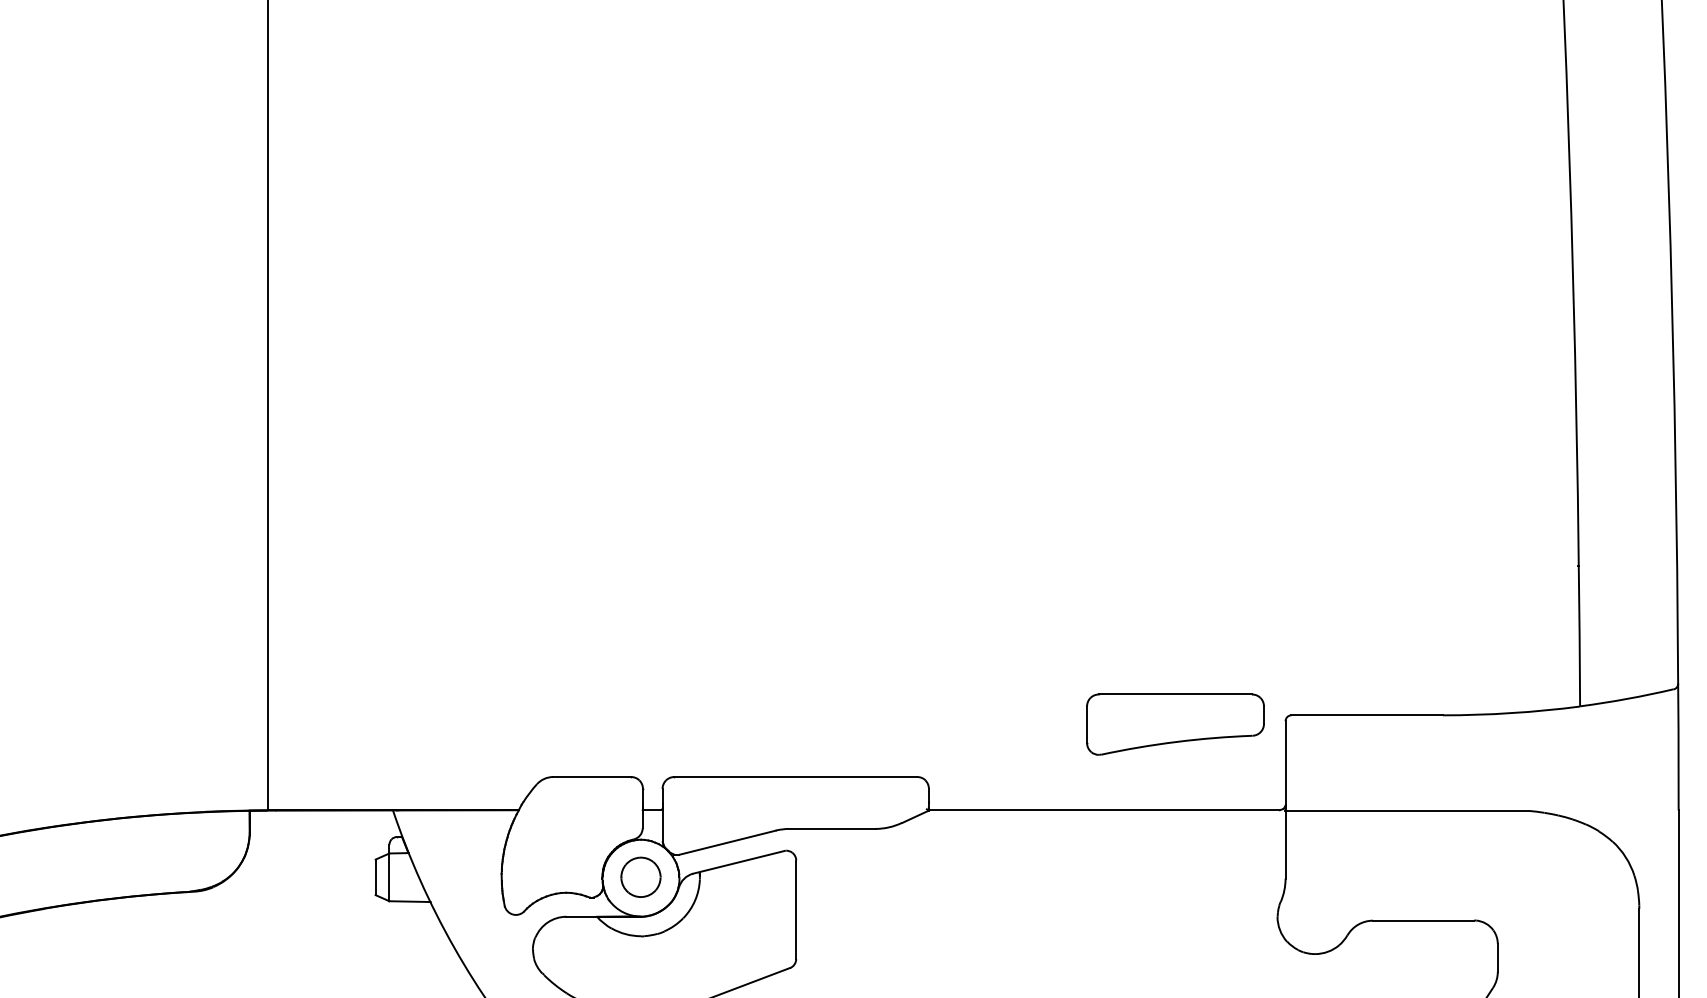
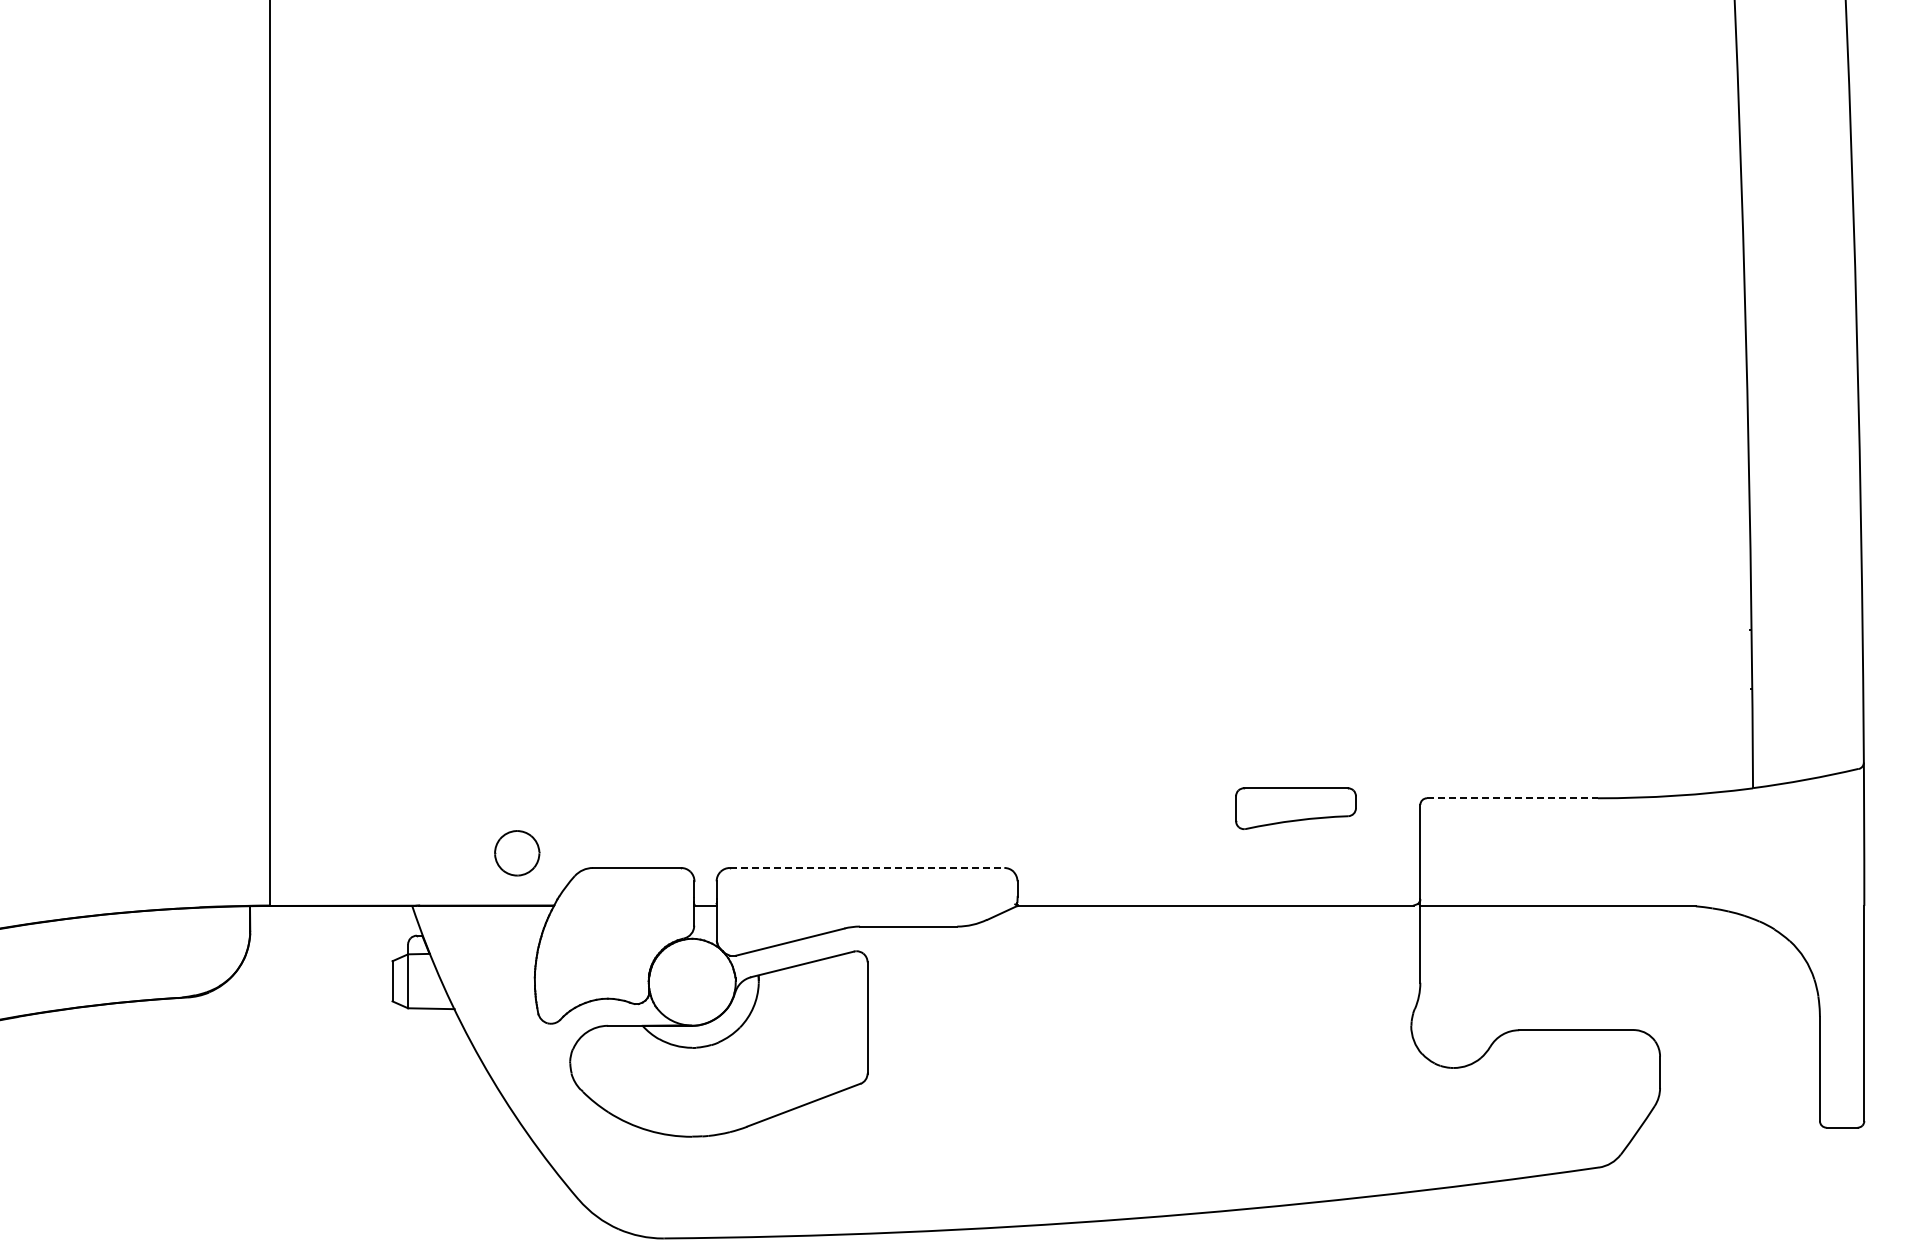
line: (1367, 715) -> (1512, 798), solid -> dashed
part: (1175, 724) -> (1295, 808), size x0.6
line: (796, 776) -> (867, 867), solid -> dashed
part: (641, 877) -> (517, 853), moved

